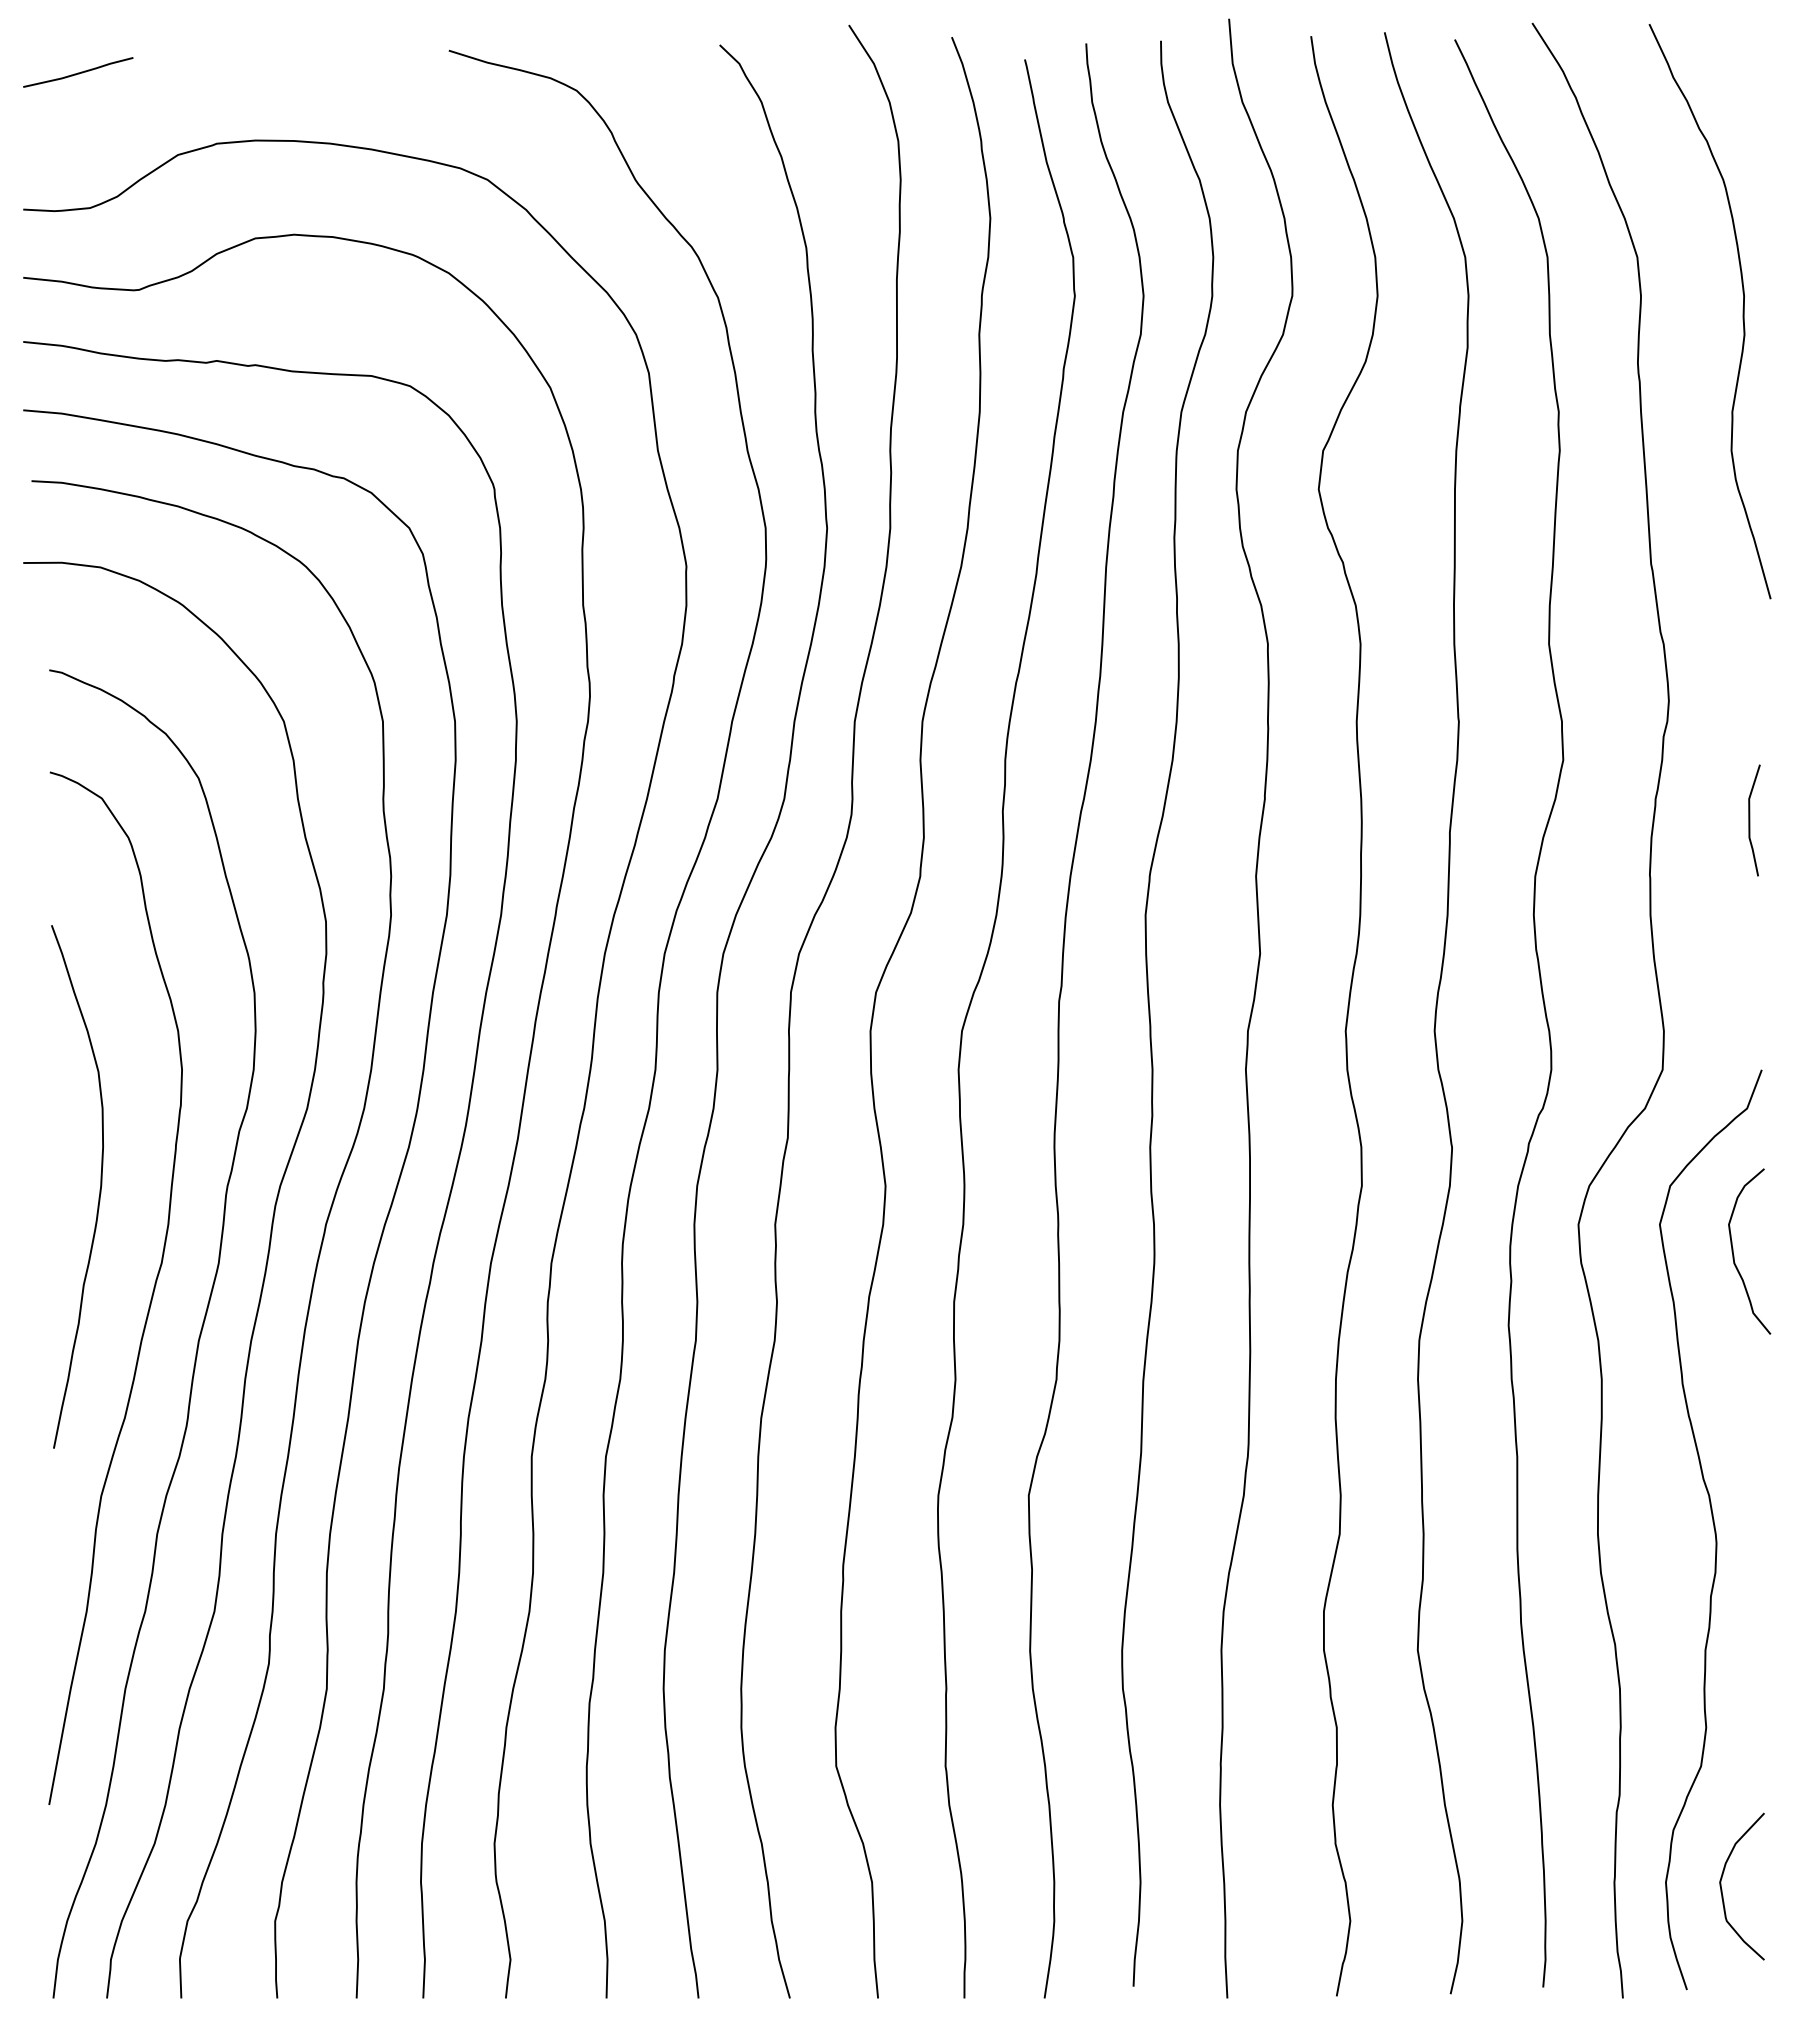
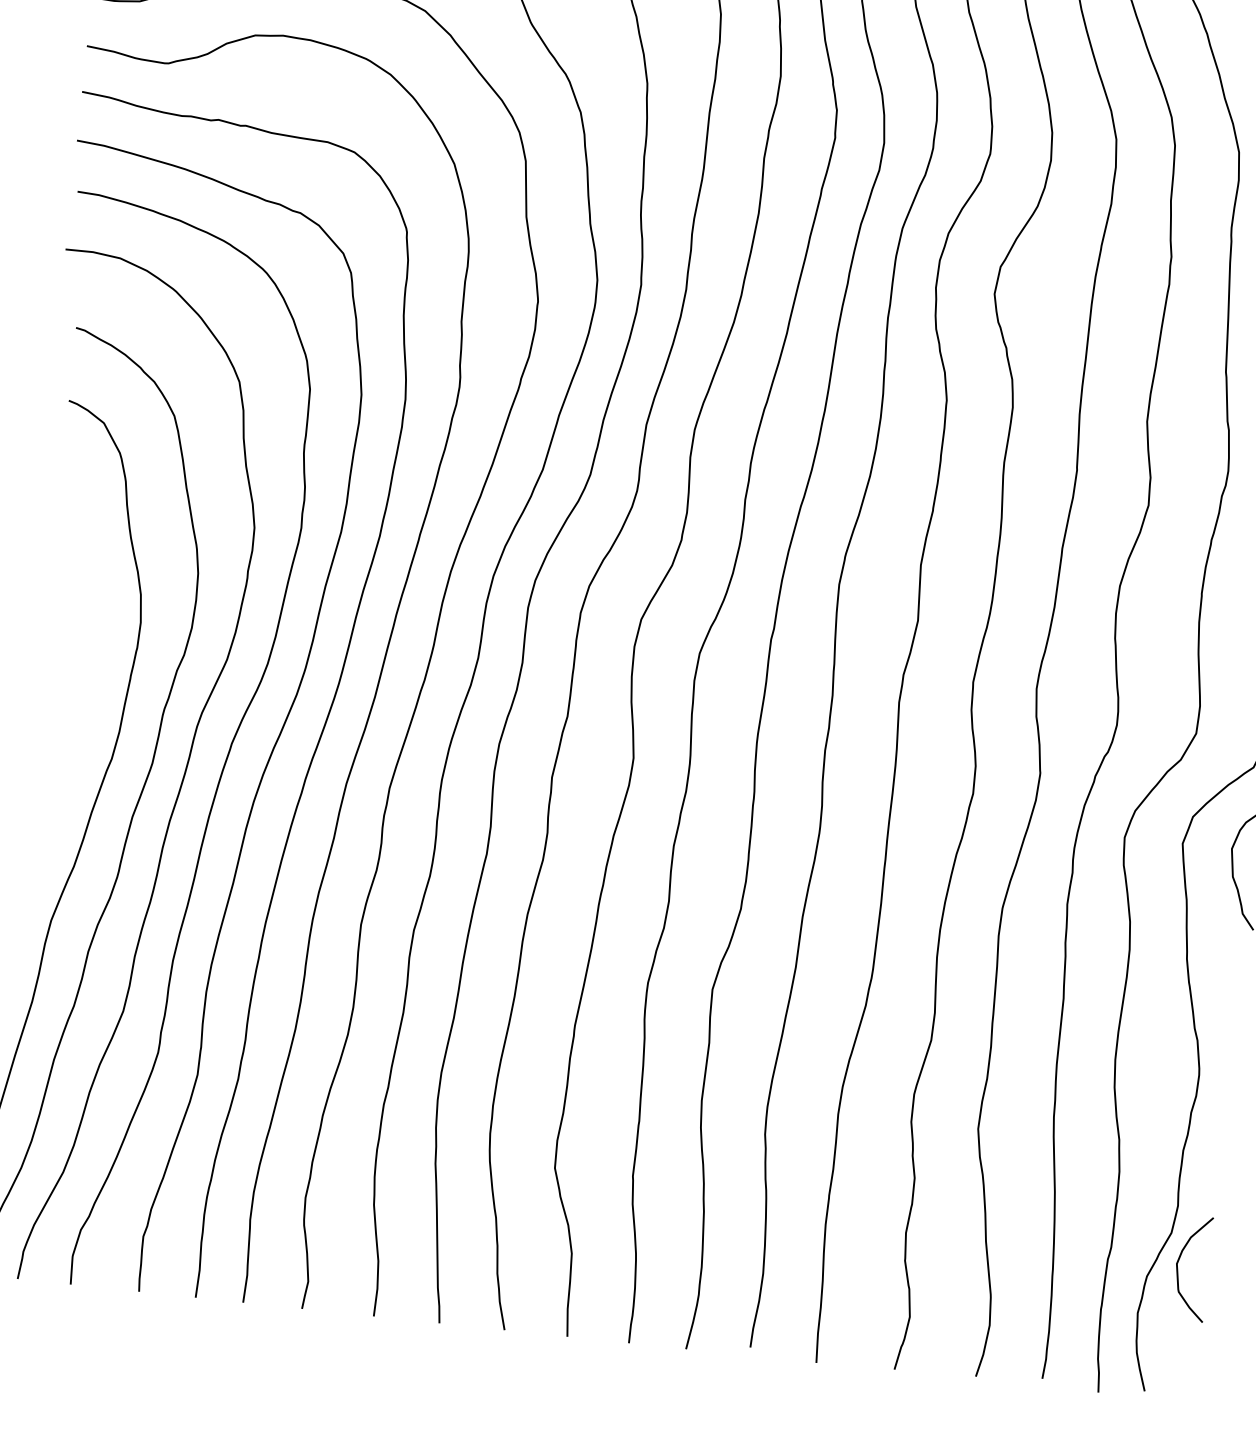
curve: (99, 1189) -> (72, 701), removed
curve: (1722, 1889) -> (1178, 1269), moved

